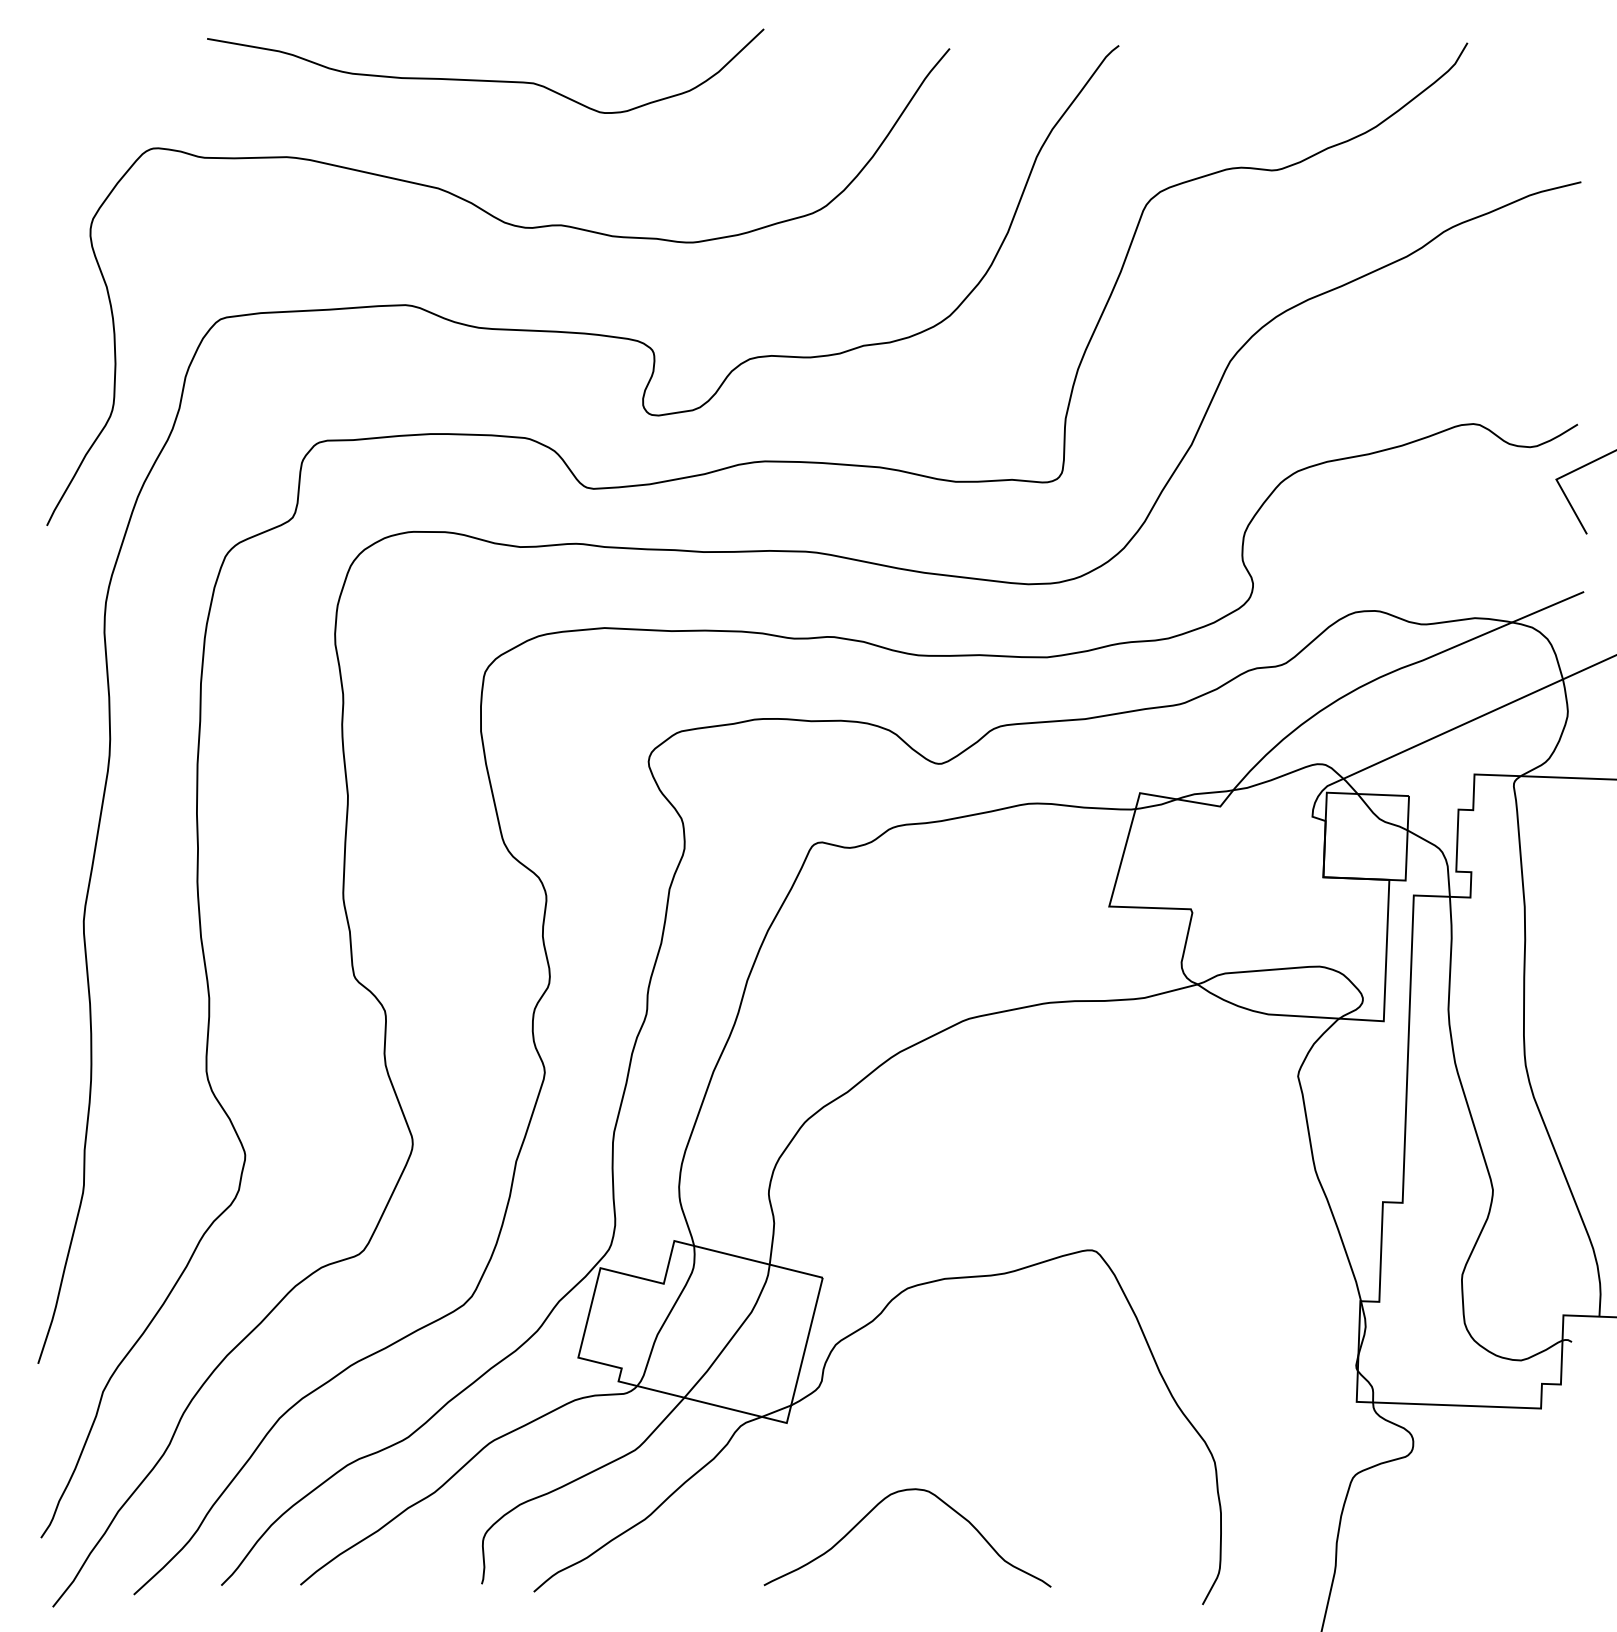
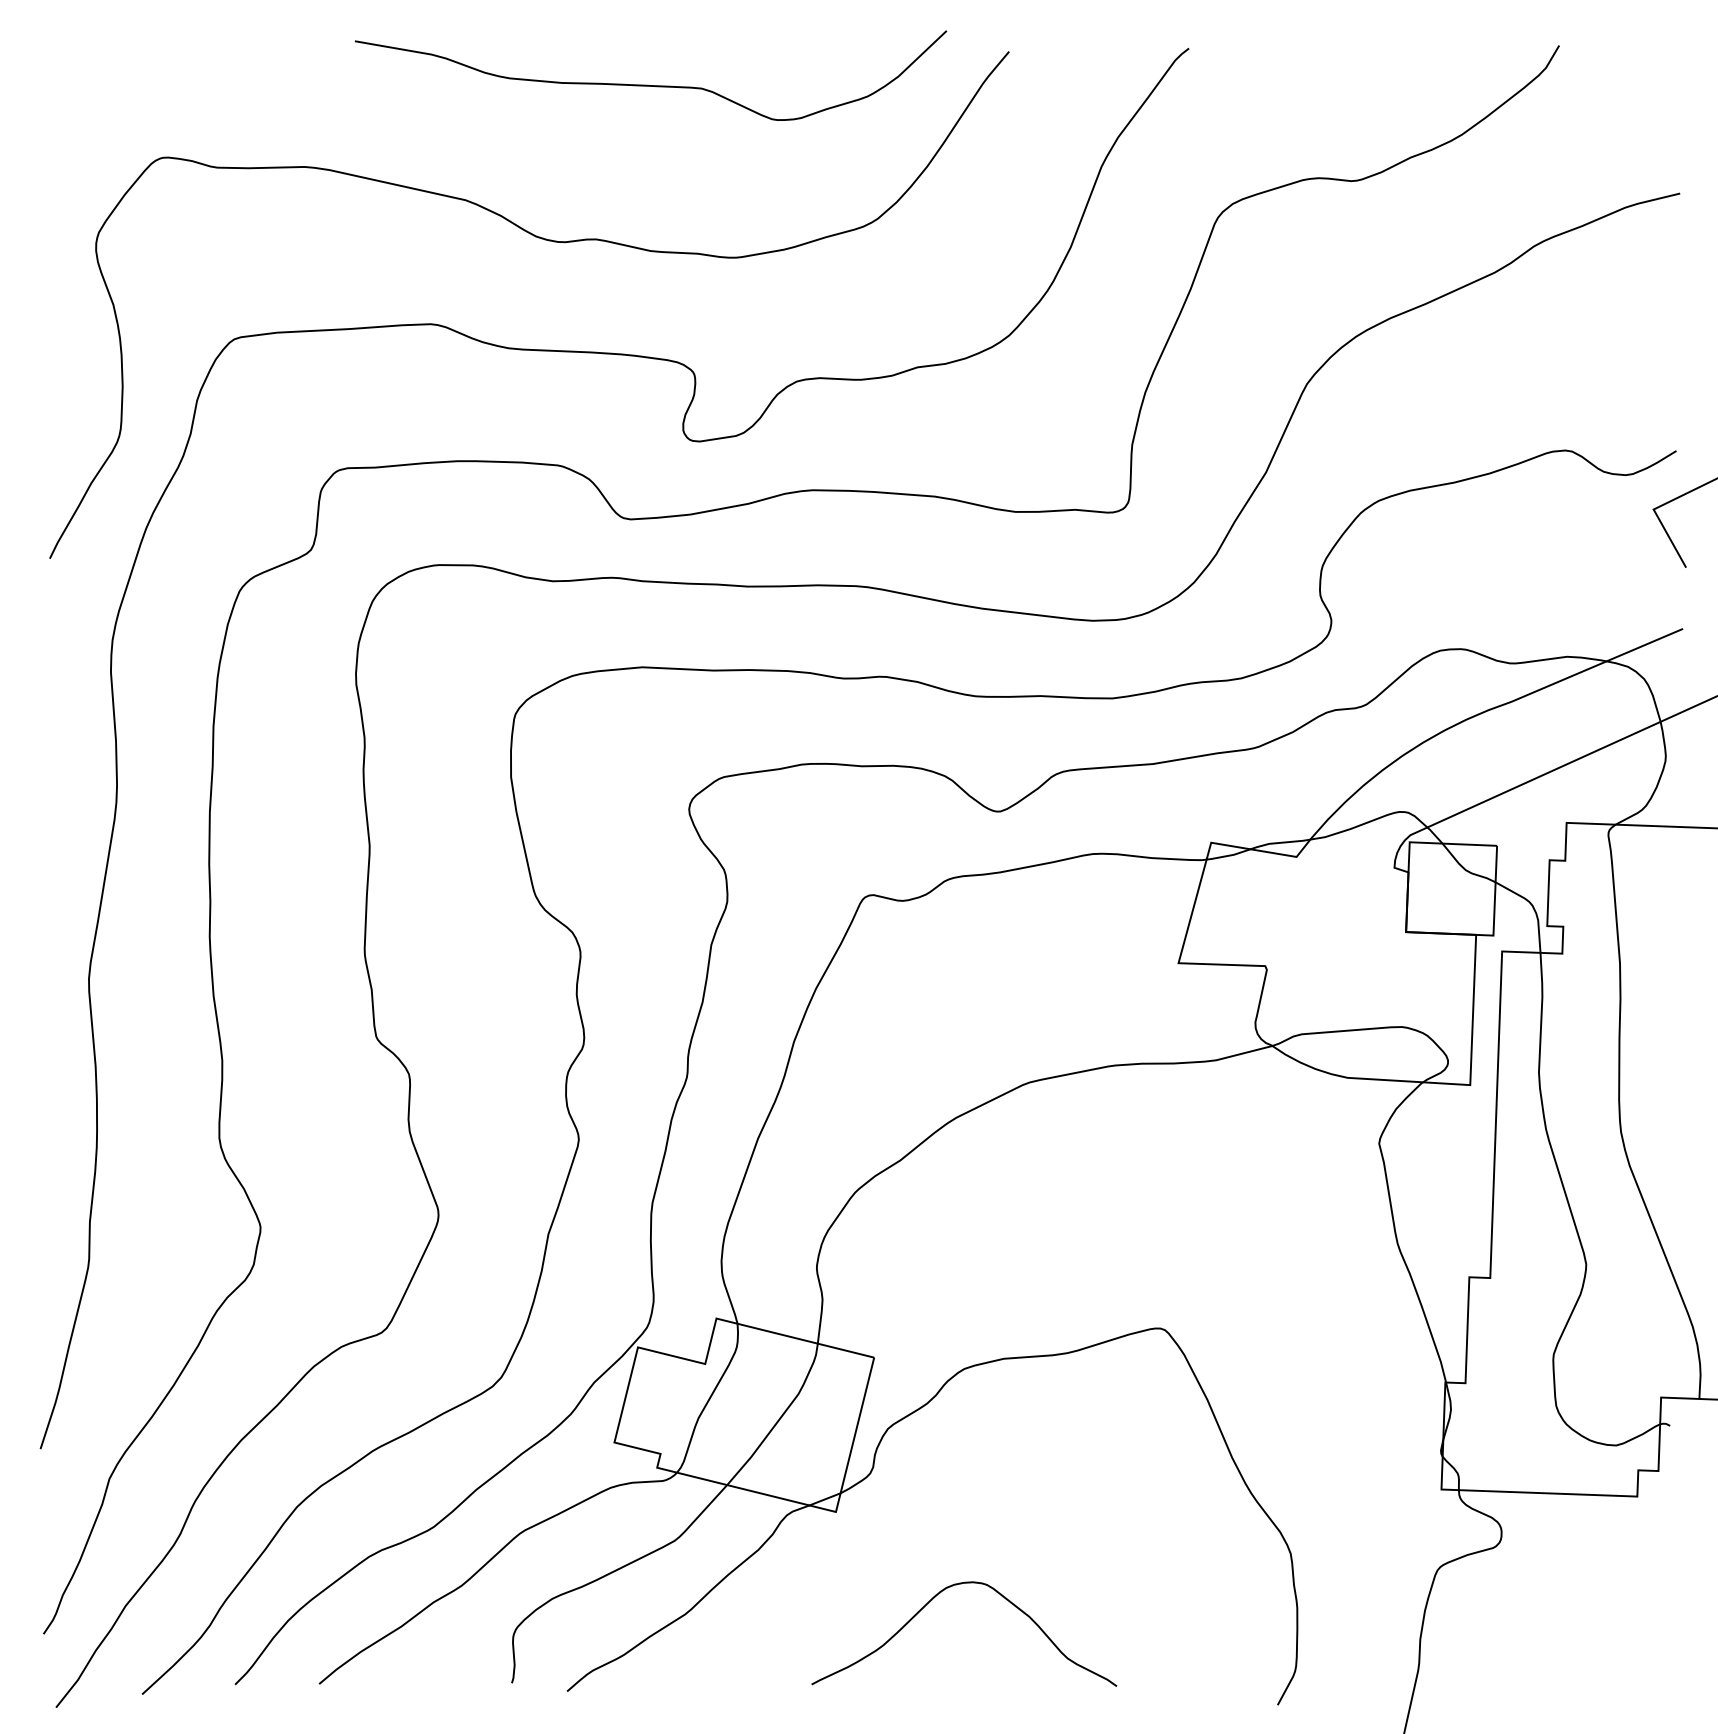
curve: (484, 79) -> (649, 84), moved

